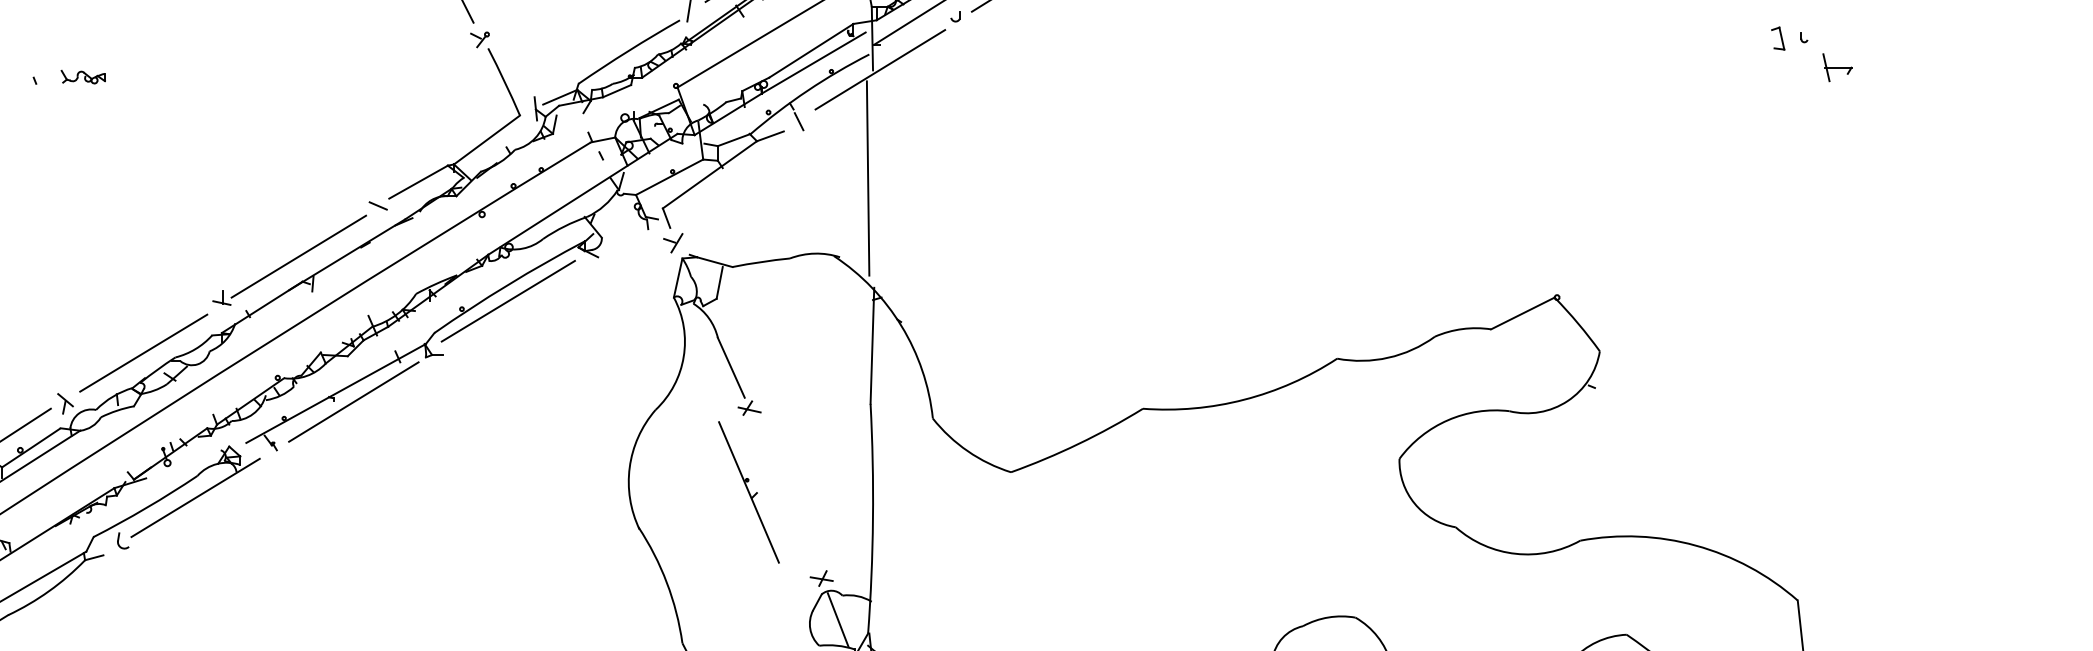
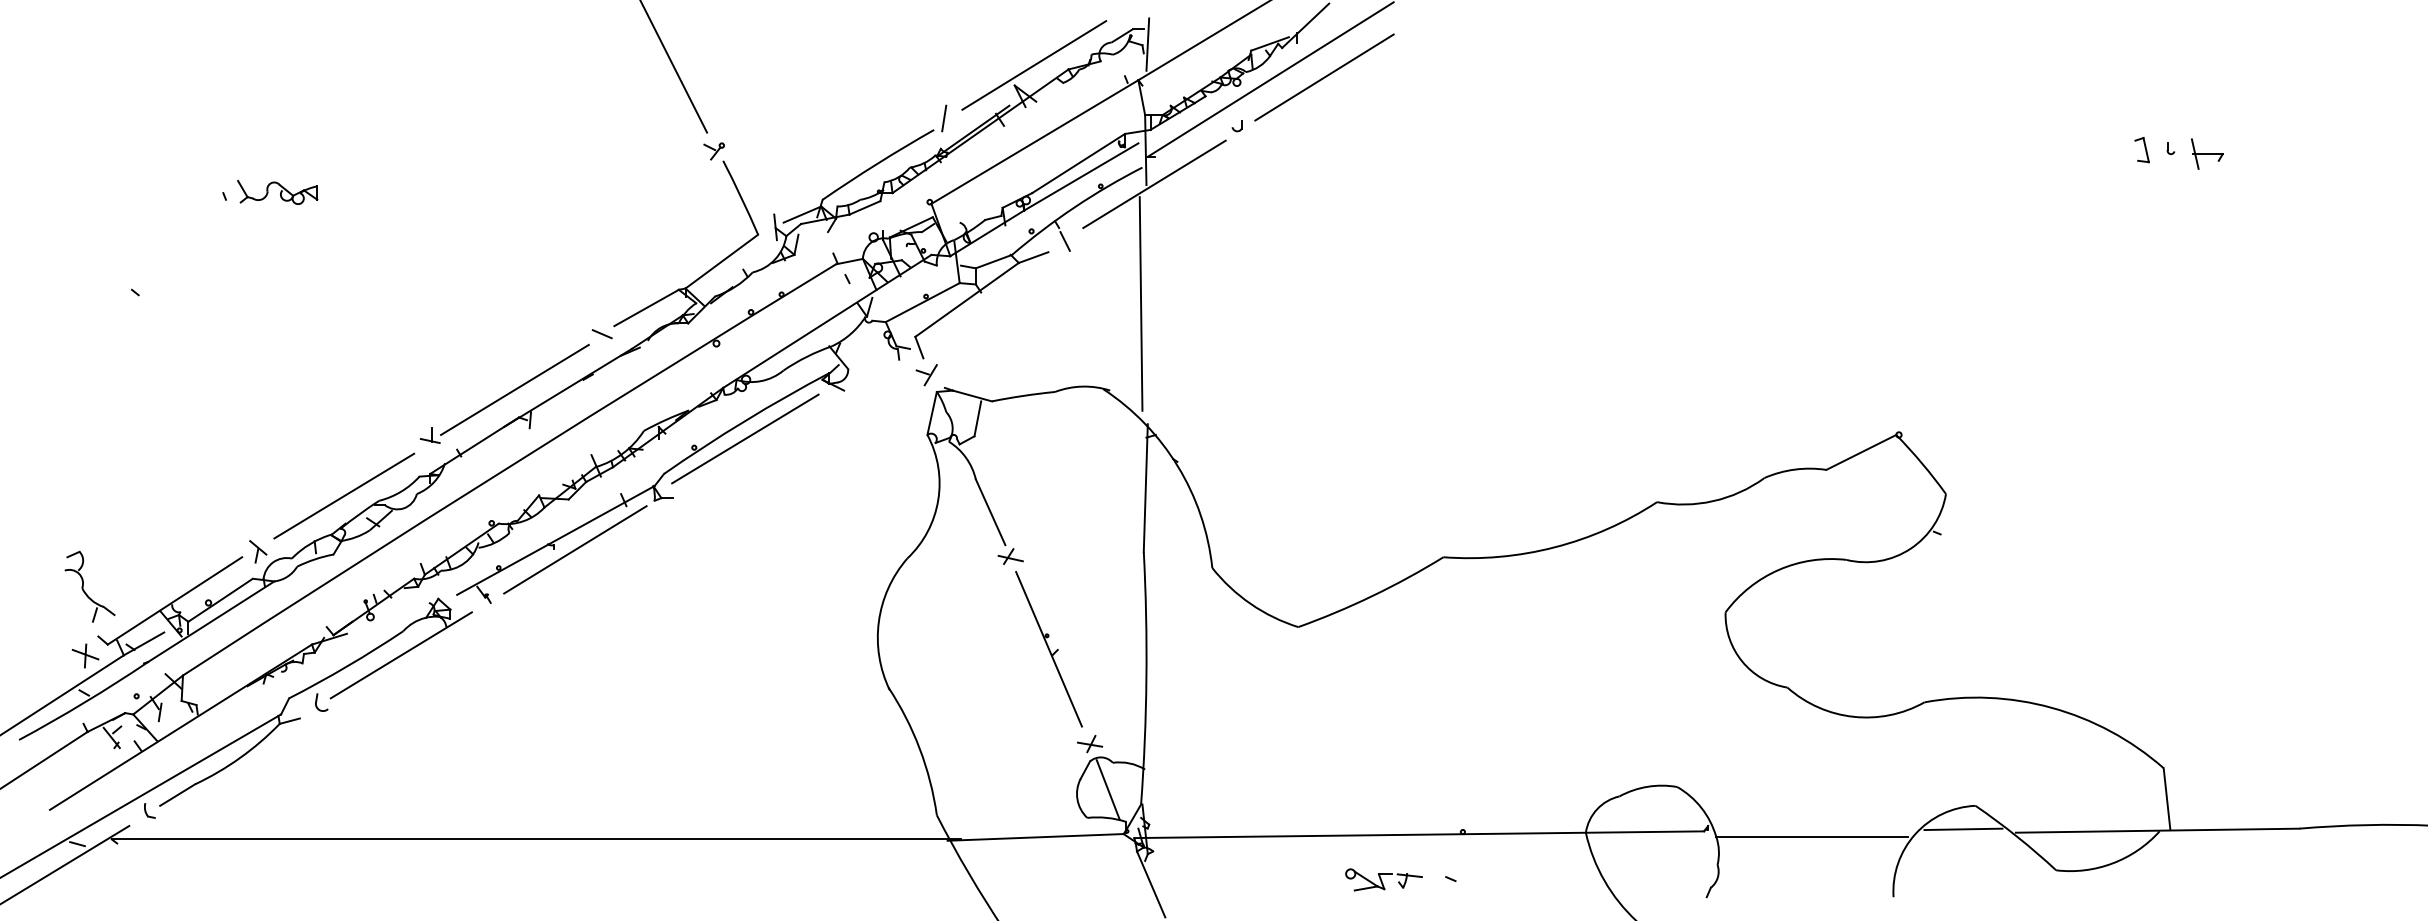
part: (1837, 67) -> (2207, 153), moved
part: (83, 77) -> (277, 192), size x1.67
part: (748, 492) -> (1048, 649), moved

